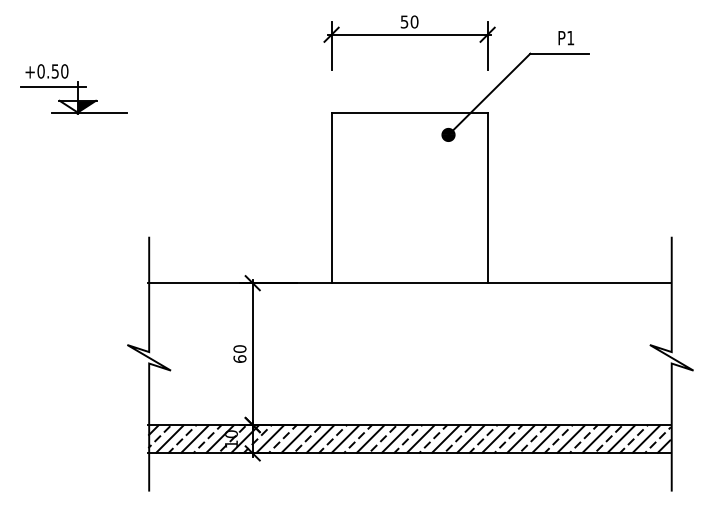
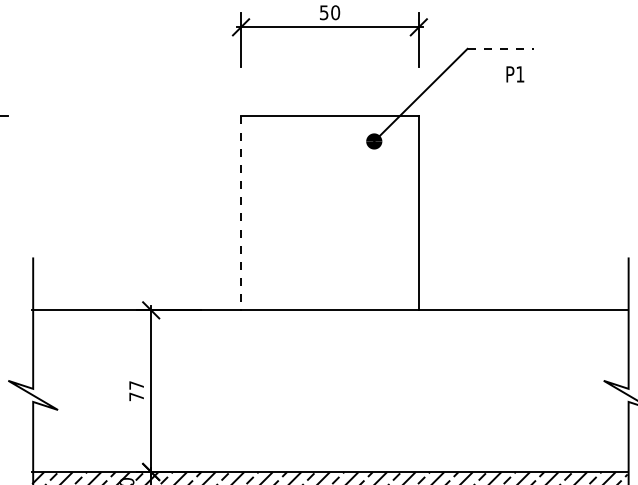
text: (566, 38) -> (515, 74), moved
line: (560, 53) -> (501, 48), solid -> dashed
line: (331, 198) -> (240, 213), solid -> dashed
text: (239, 353) -> (136, 390), 60 -> 77

